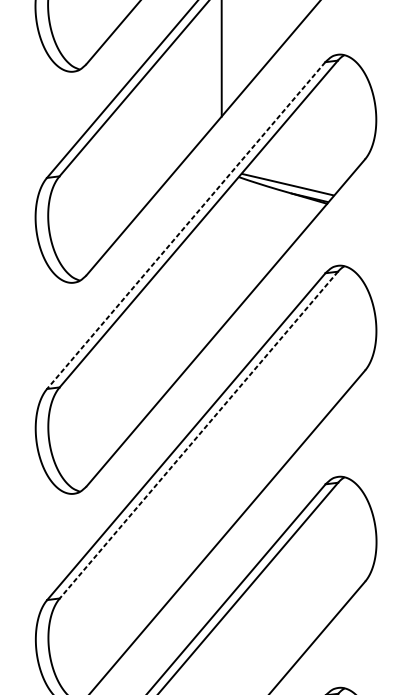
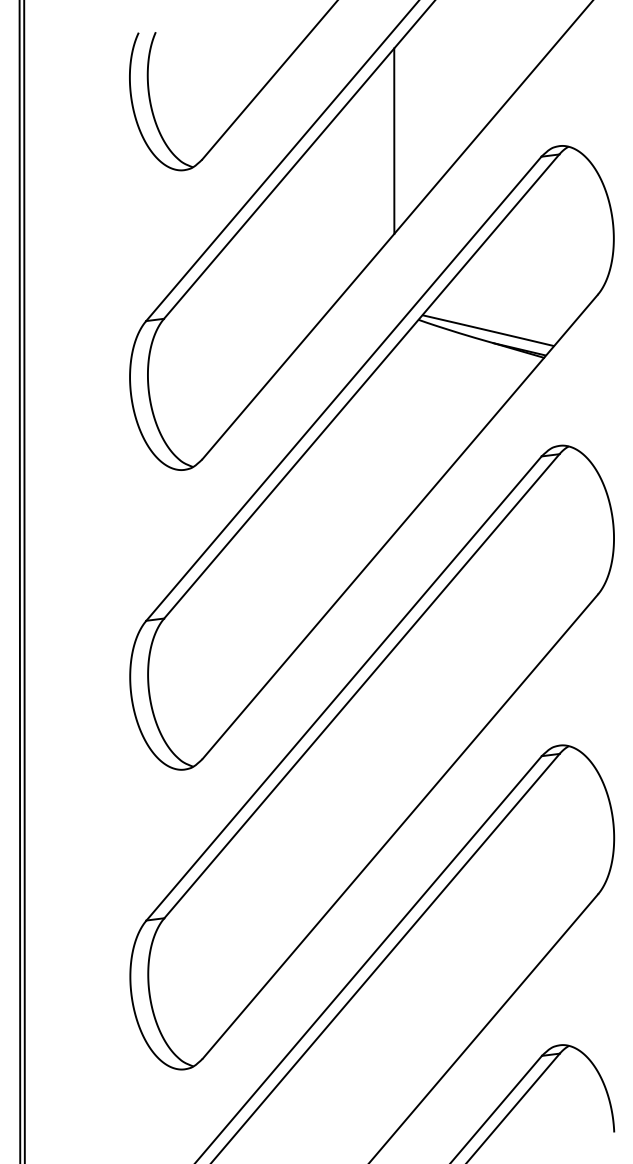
line: (185, 225) -> (343, 388), dashed -> solid
line: (198, 435) -> (361, 686), dashed -> solid

